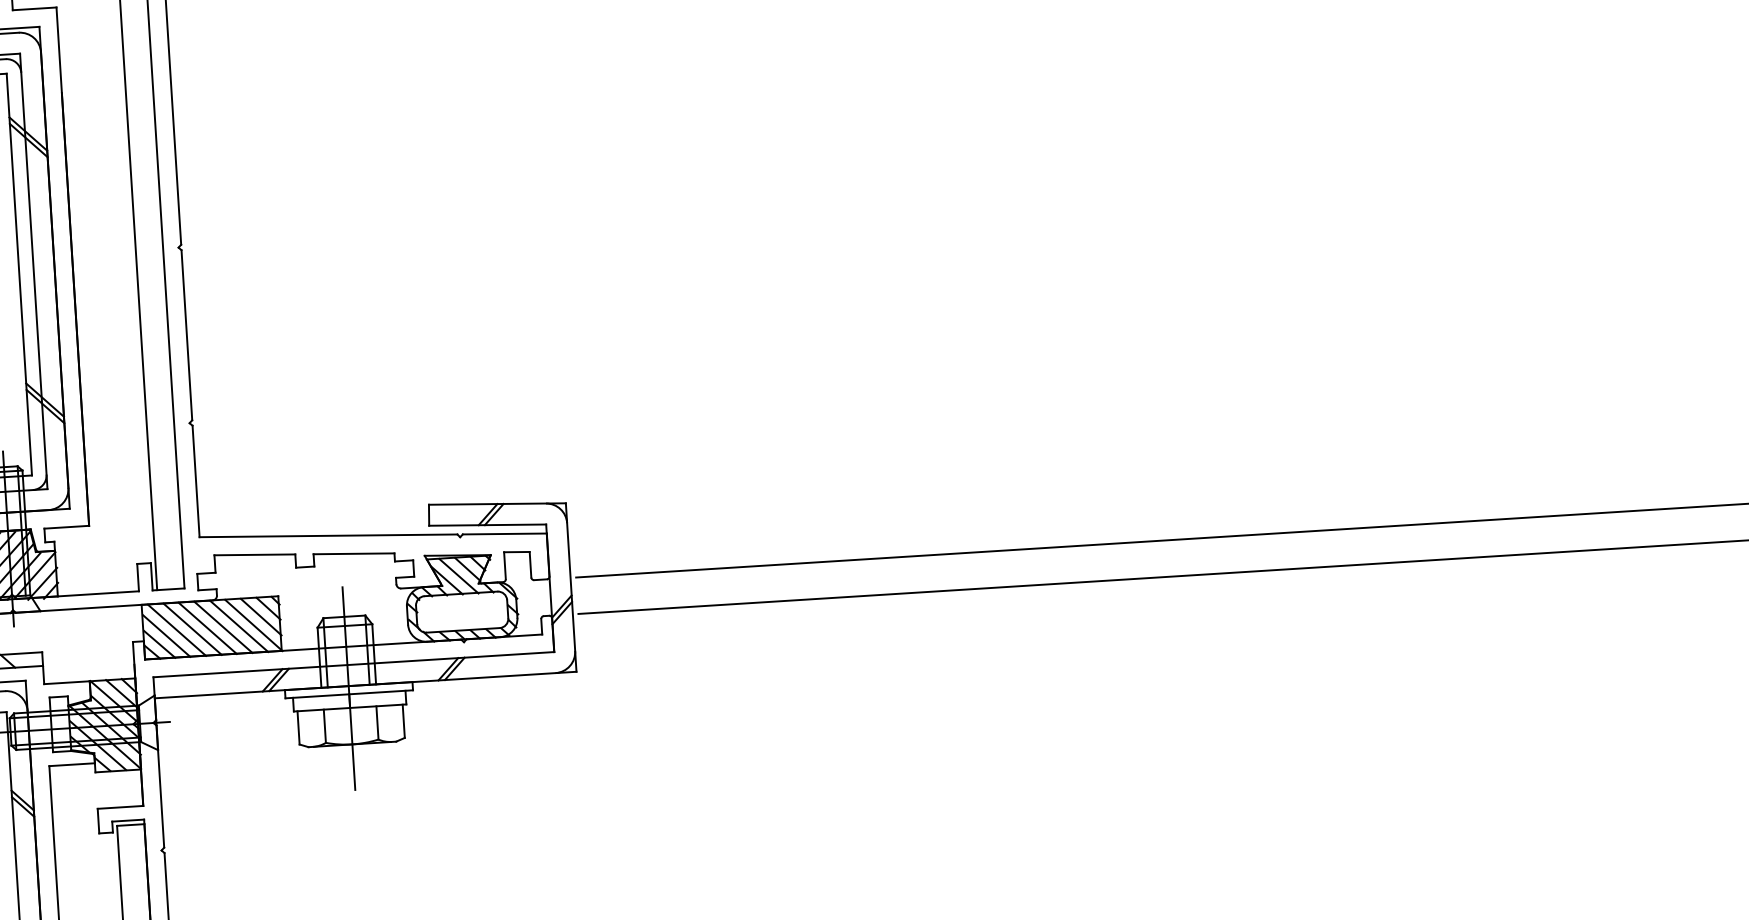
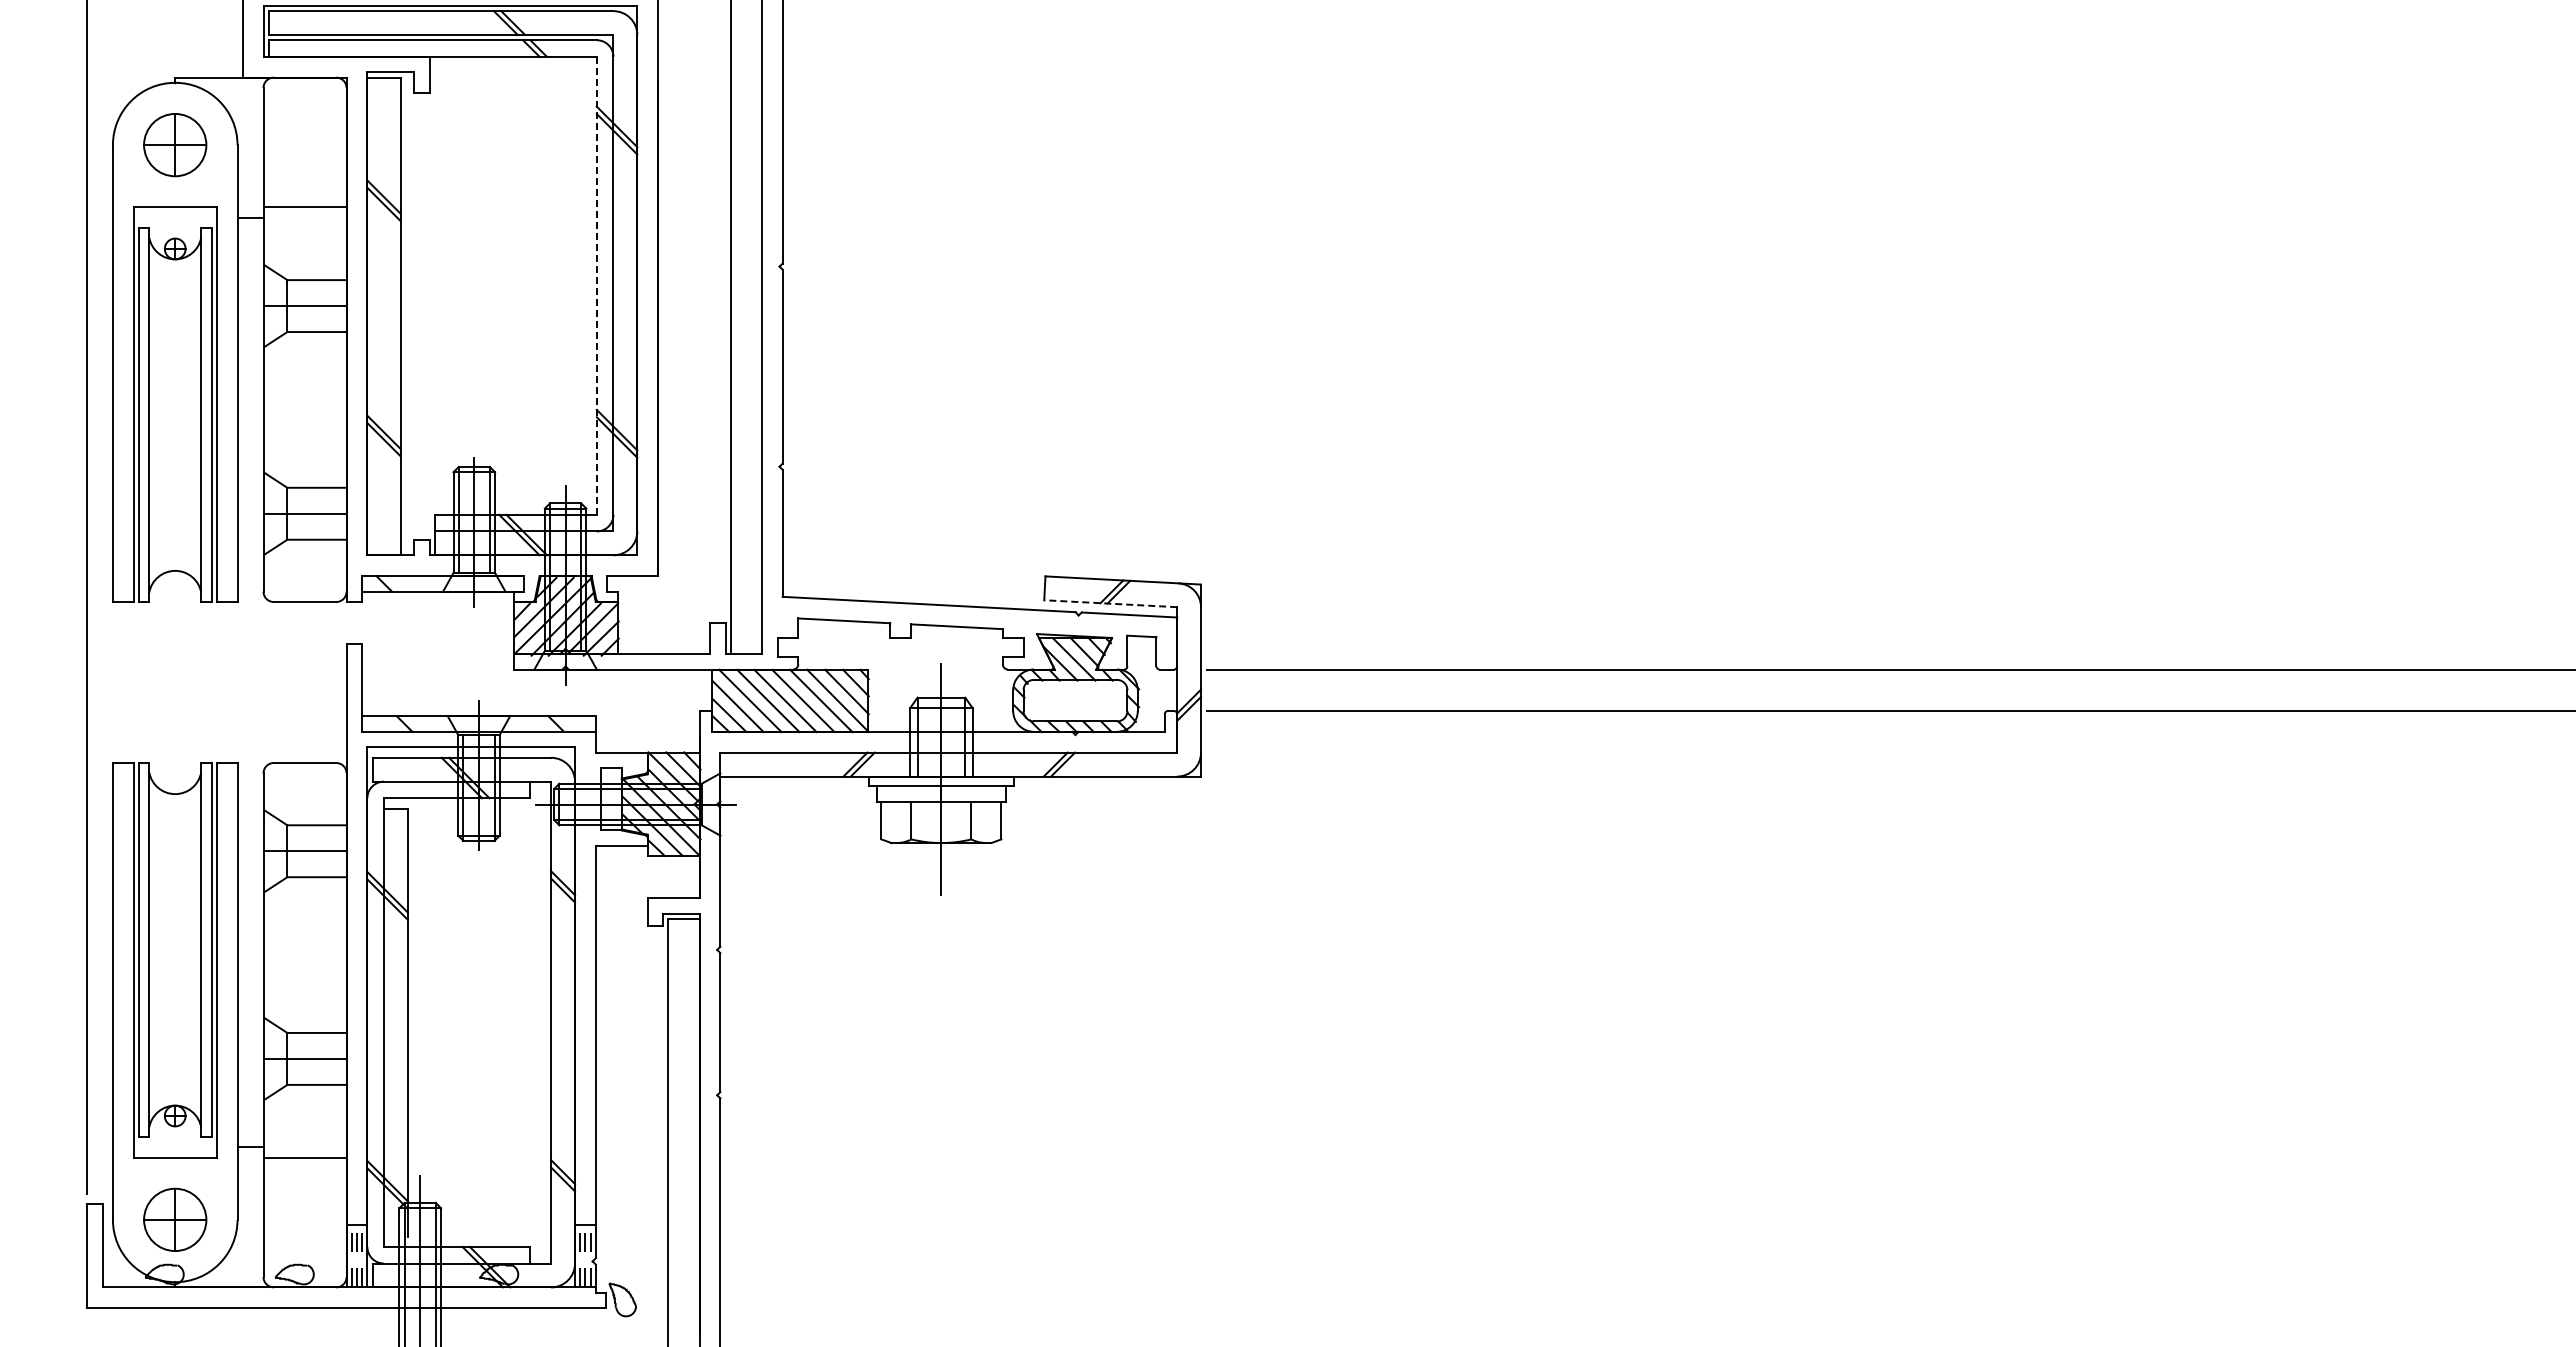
line: (19, 274) -> (596, 285), solid -> dashed
line: (487, 524) -> (1110, 603), solid -> dashed

